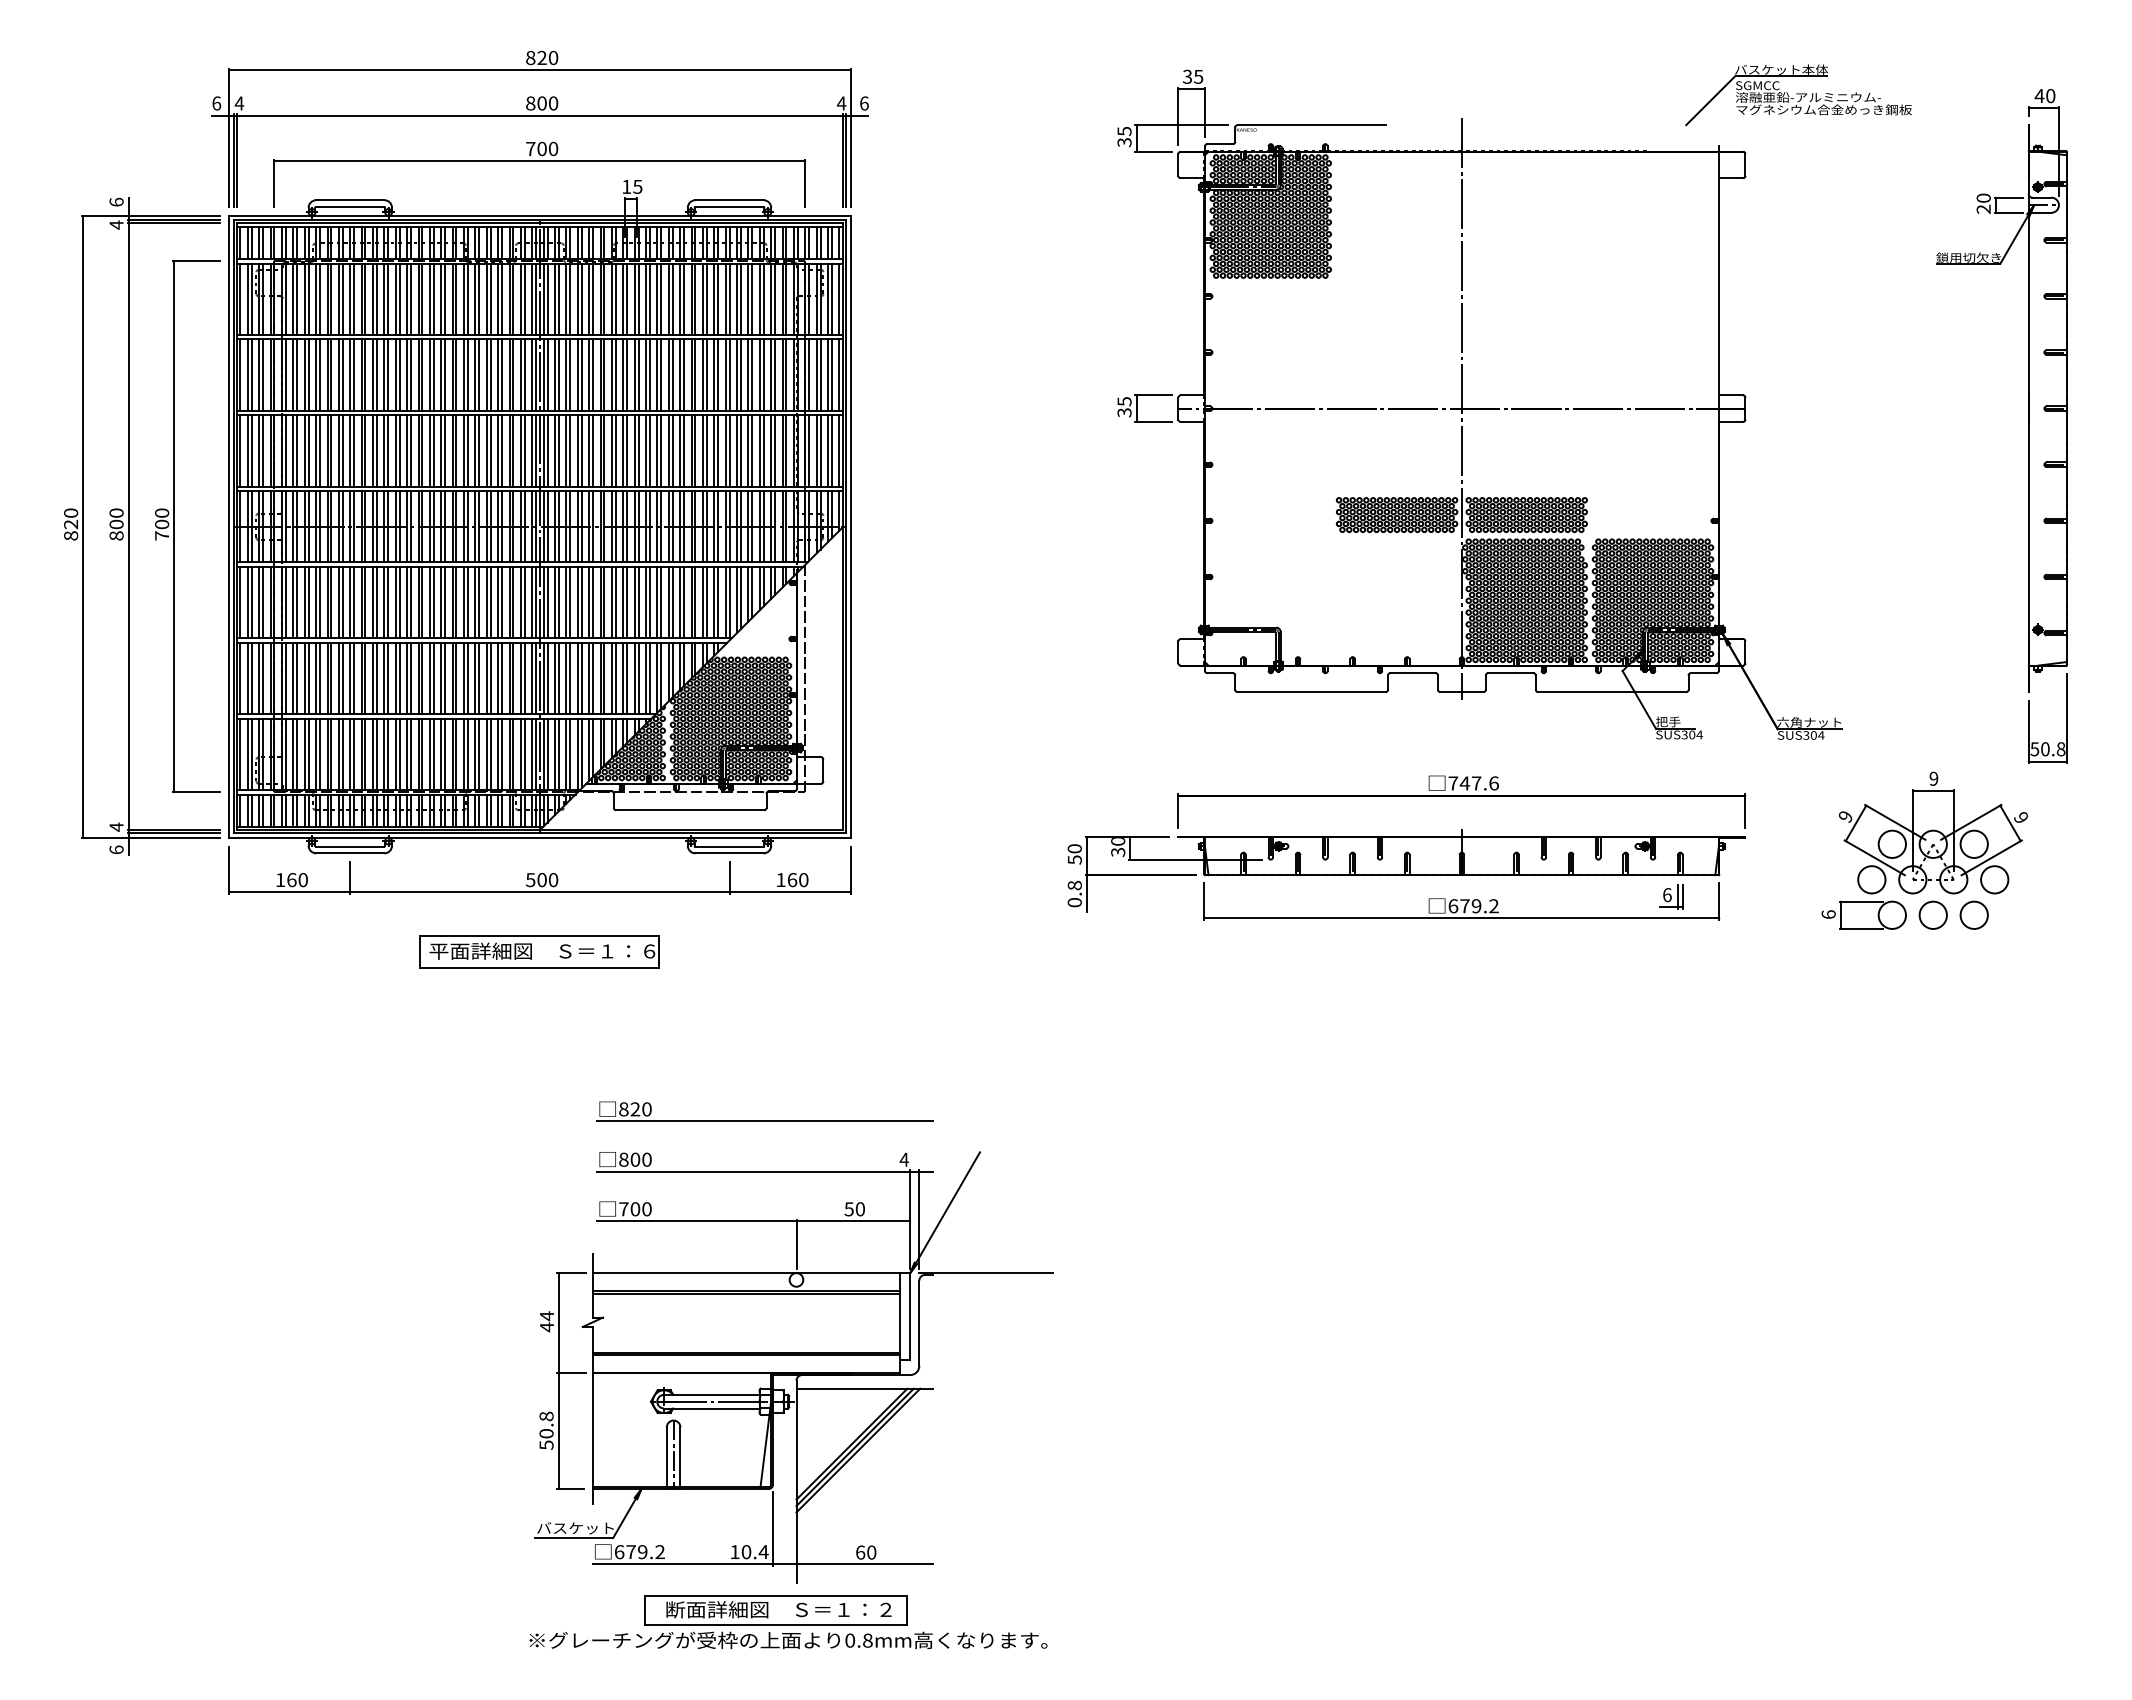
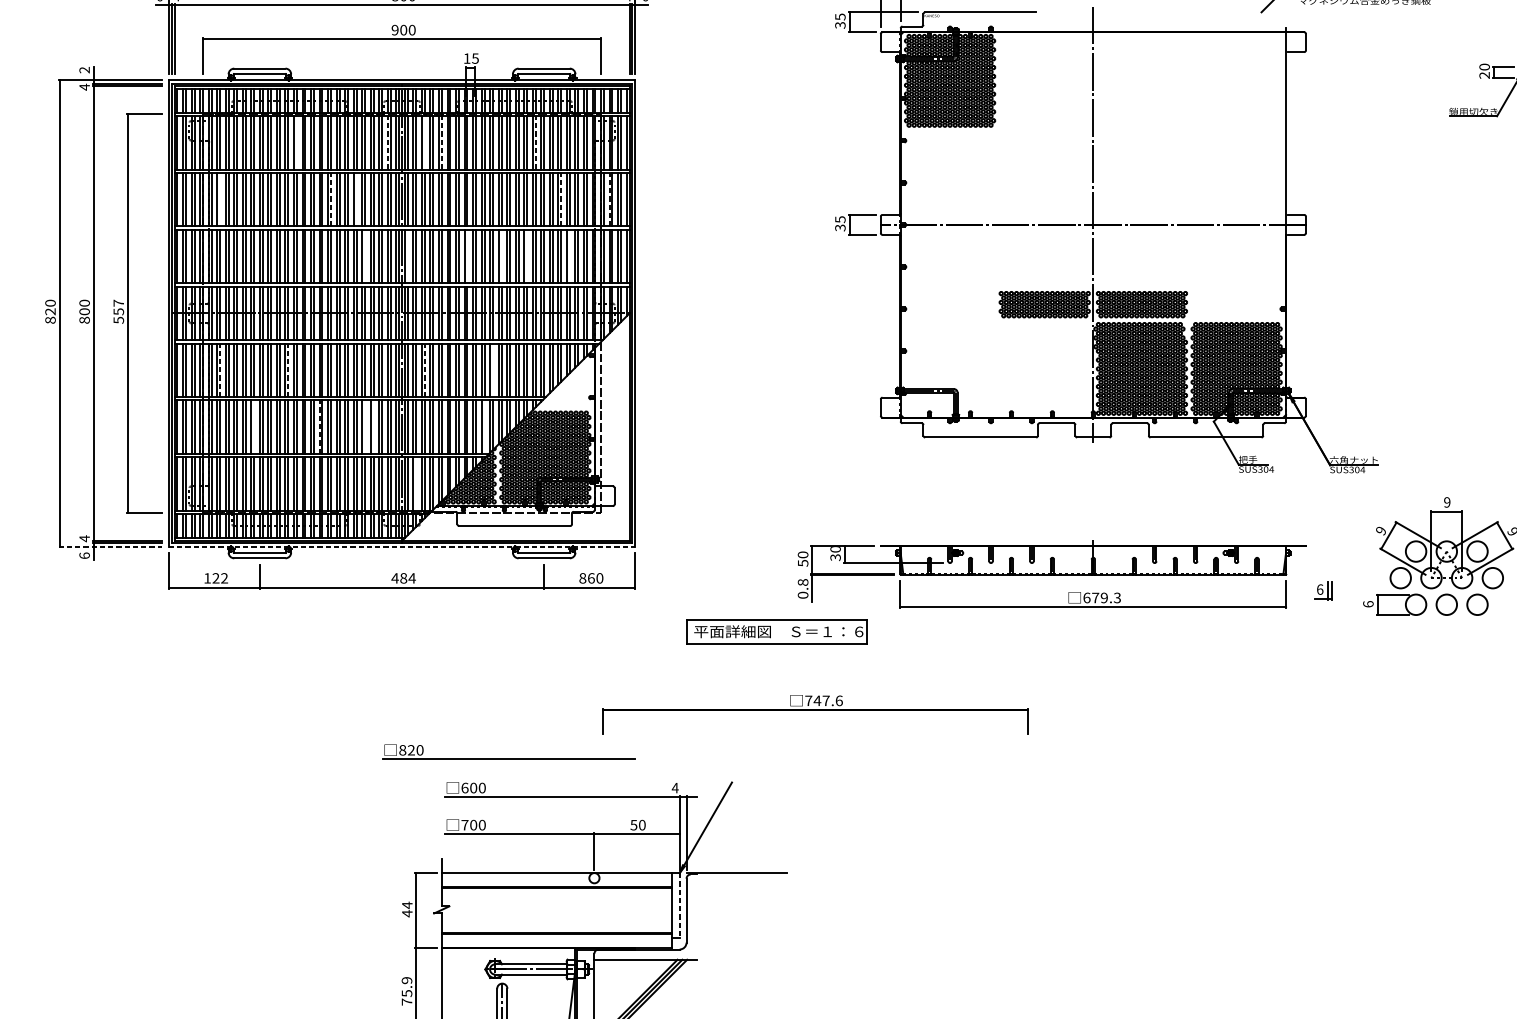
text: (530, 148) -> (394, 29), 700 -> 900
text: (116, 201) -> (84, 69), 6 -> 2
line: (399, 298) -> (296, 142), removed
line: (570, 298) -> (424, 142), removed
line: (520, 299) -> (387, 143), solid -> dashed
line: (593, 299) -> (442, 143), solid -> dashed
line: (718, 299) -> (535, 143), solid -> dashed
line: (297, 374) -> (220, 199), removed
line: (479, 374) -> (356, 199), removed
line: (445, 375) -> (331, 200), solid -> dashed
line: (752, 375) -> (561, 200), solid -> dashed
line: (816, 375) -> (609, 200), solid -> dashed
line: (490, 450) -> (364, 256), removed
line: (547, 450) -> (407, 256), removed
line: (627, 450) -> (467, 256), removed
line: (672, 450) -> (501, 256), removed
line: (706, 450) -> (526, 256), removed
line: (763, 450) -> (569, 256), removed
text: (162, 524) -> (119, 311), 700 -> 557
line: (297, 602) -> (220, 370), solid -> dashed
line: (388, 602) -> (288, 370), solid -> dashed
line: (570, 602) -> (424, 370), solid -> dashed
line: (661, 602) -> (493, 370), removed
line: (342, 678) -> (254, 427), removed
line: (429, 678) -> (319, 427), solid -> dashed
line: (490, 678) -> (364, 427), removed
line: (502, 678) -> (373, 427), removed
line: (649, 678) -> (484, 427), removed
line: (558, 753) -> (415, 483), removed
part: (1461, 801) -> (814, 714), moved
line: (150, 837) -> (110, 546), solid -> dashed
line: (539, 837) -> (401, 546), solid -> dashed
text: (297, 880) -> (220, 578), 160 -> 122
text: (541, 880) -> (403, 578), 500 -> 484
text: (780, 880) -> (582, 578), 160 -> 860
part: (1671, 896) -> (1323, 590), moved
text: (1493, 906) -> (1117, 598), 679.2 -> 679.3
part: (539, 951) -> (776, 631), moved
part: (764, 1120) -> (508, 758), moved
text: (623, 1159) -> (464, 787), 800 -> 600
line: (910, 1316) -> (679, 905), solid -> dashed
text: (546, 1430) -> (406, 991), 50.8 -> 75.9

